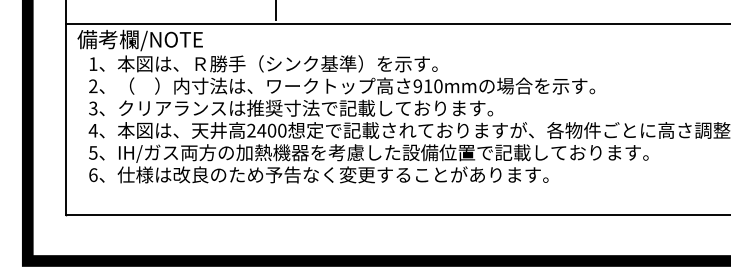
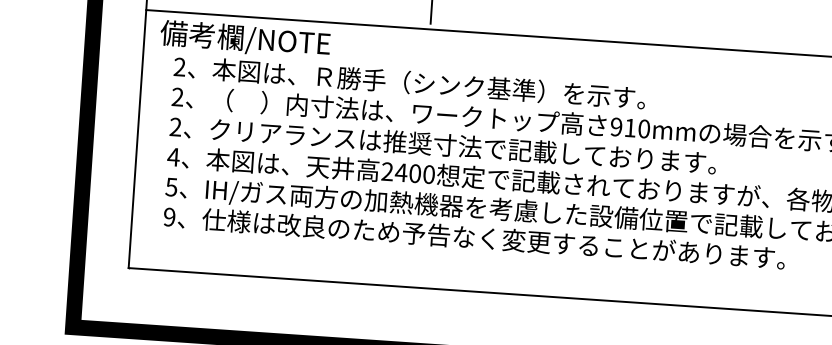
text: (93, 63) -> (180, 66), 1 -> 2
text: (93, 108) -> (175, 127), 3 -> 2
text: (93, 175) -> (169, 217), 6 -> 9

